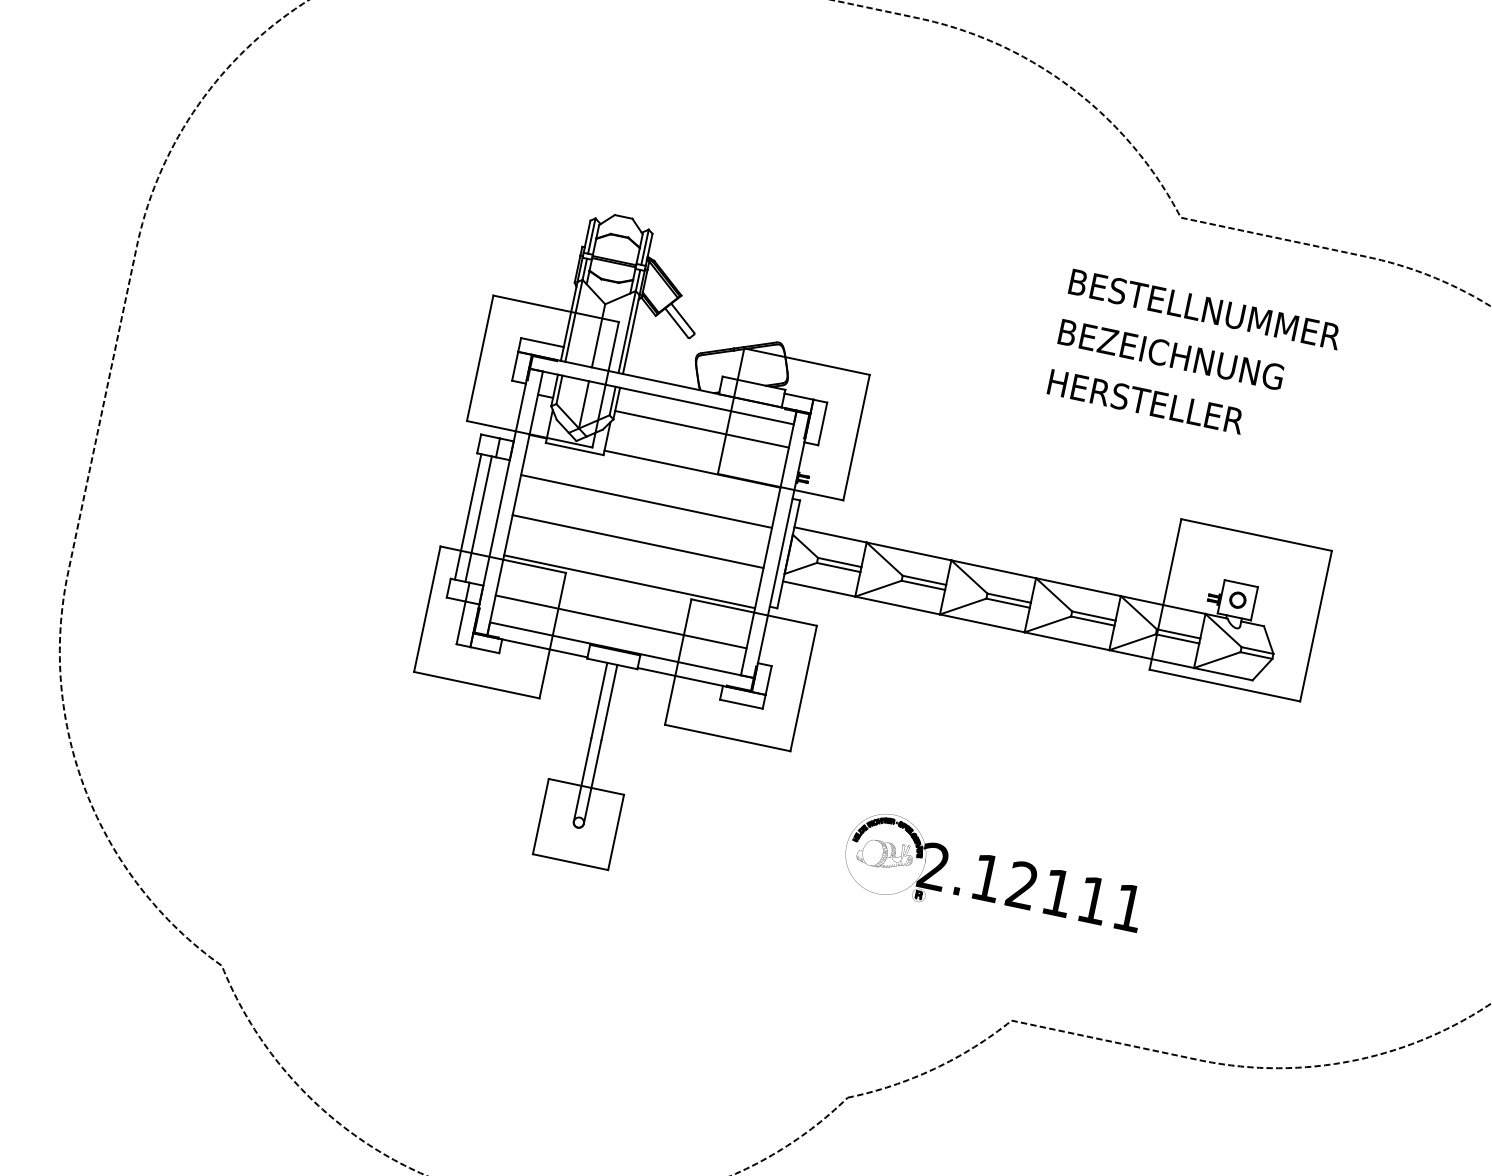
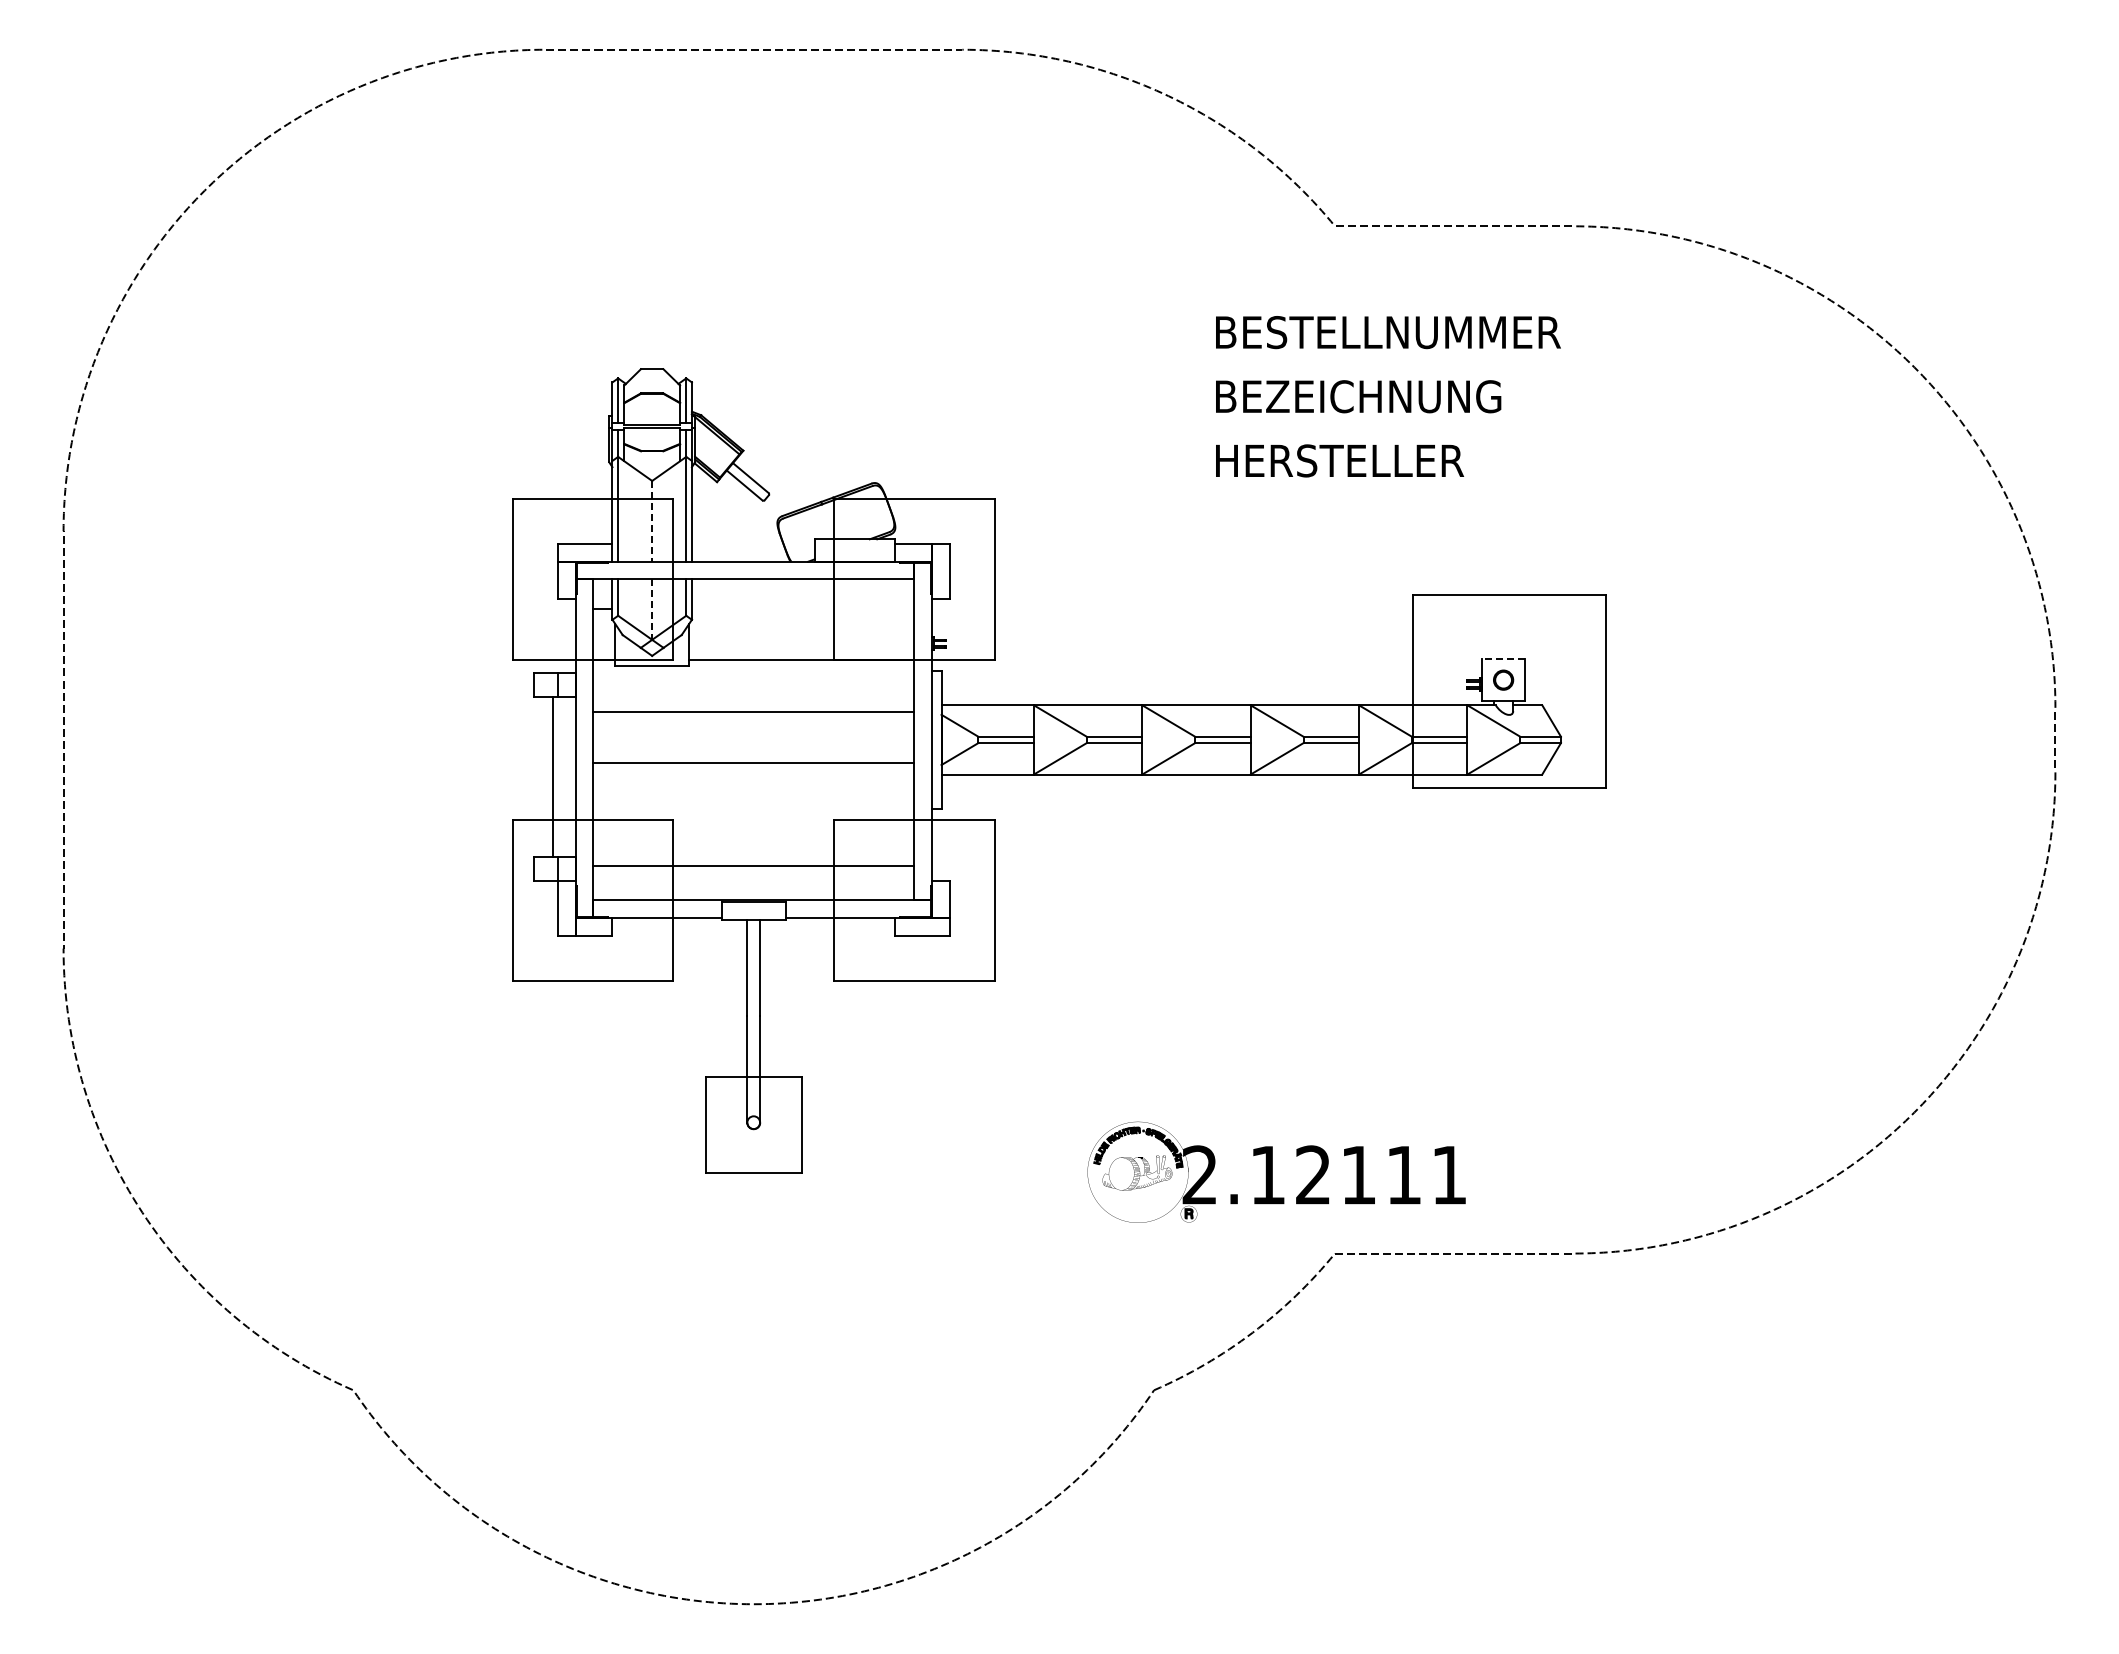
line: (598, 336) -> (652, 521), solid -> dashed
line: (584, 405) -> (652, 610), solid -> dashed
line: (701, 429) -> (802, 609), removed
line: (468, 516) -> (539, 776), removed
line: (629, 581) -> (753, 814), removed
line: (1241, 583) -> (1503, 658), solid -> dashed
part: (994, 876) -> (1276, 1171), moved

